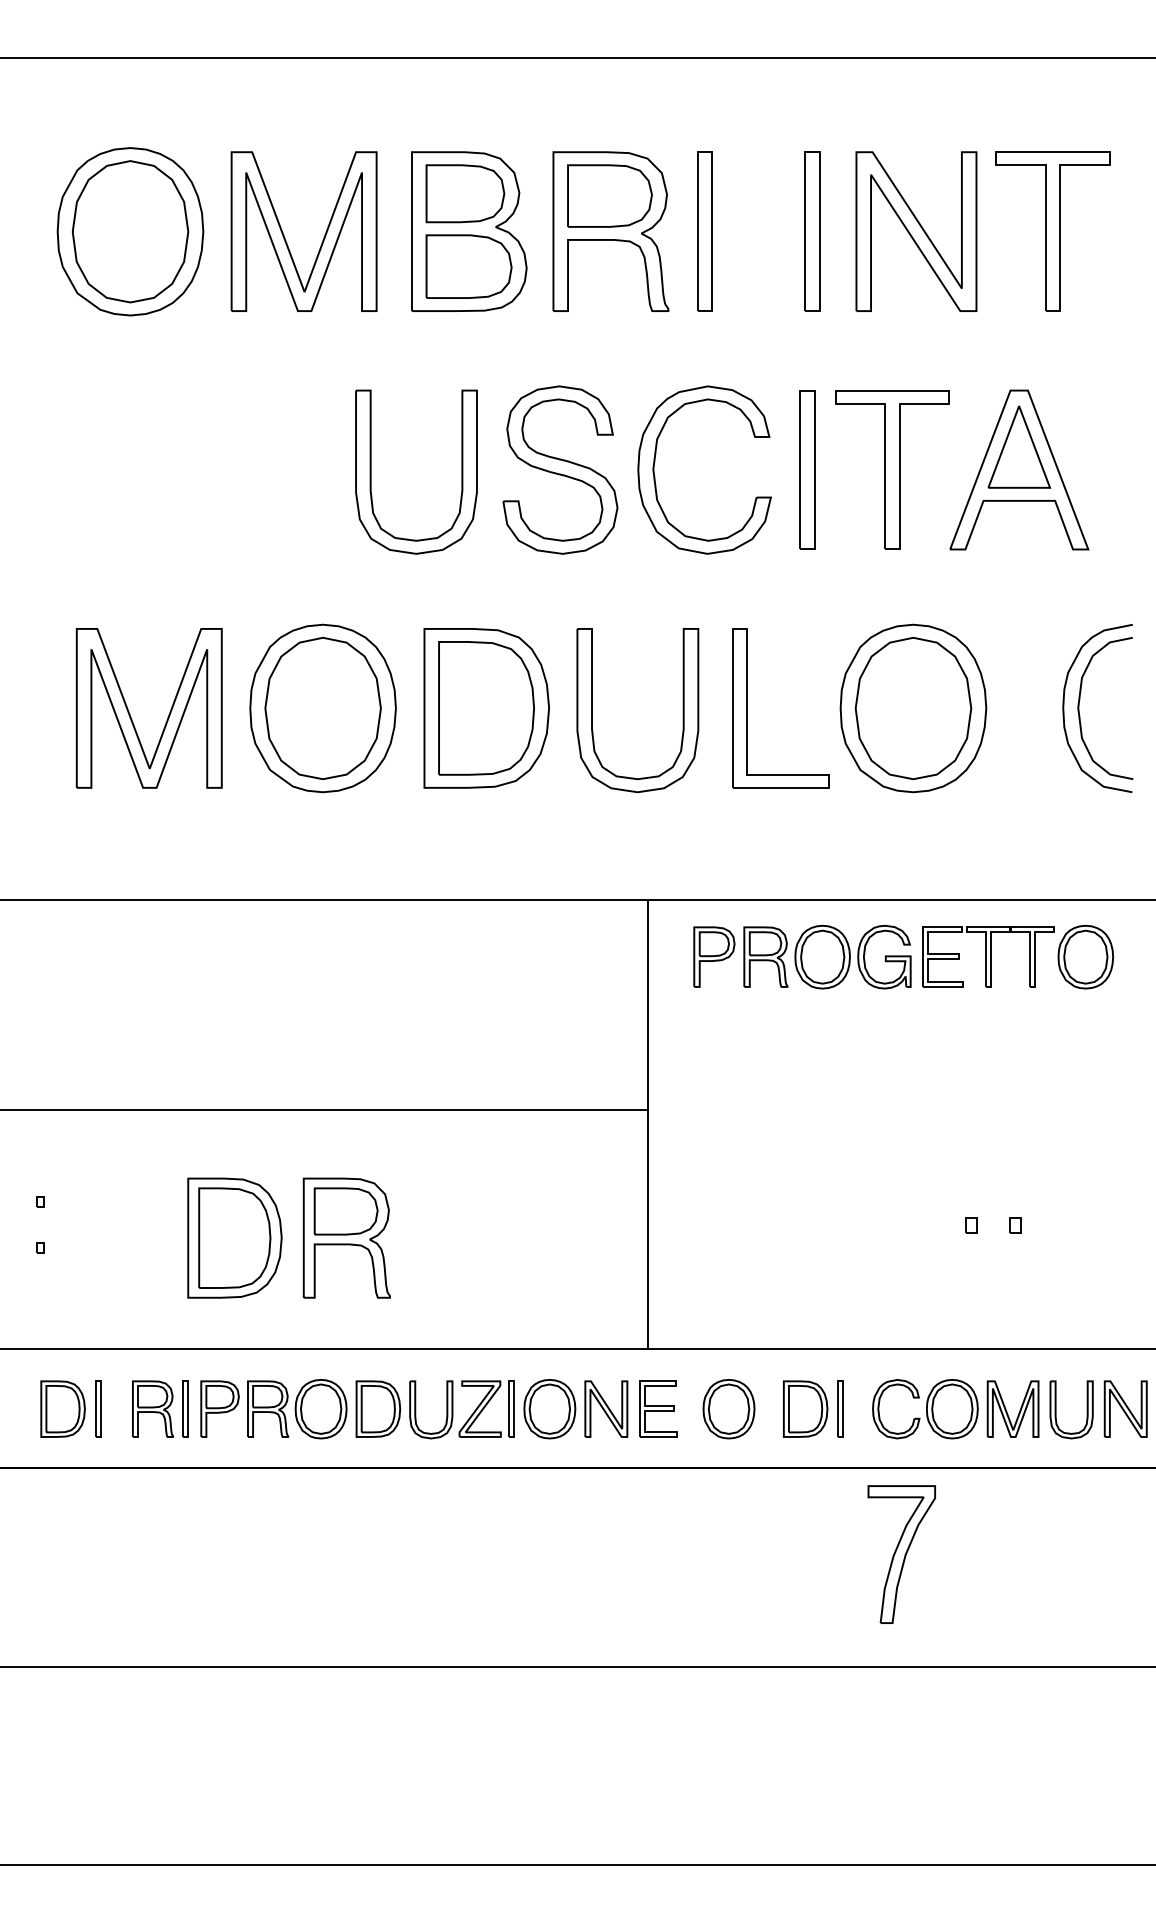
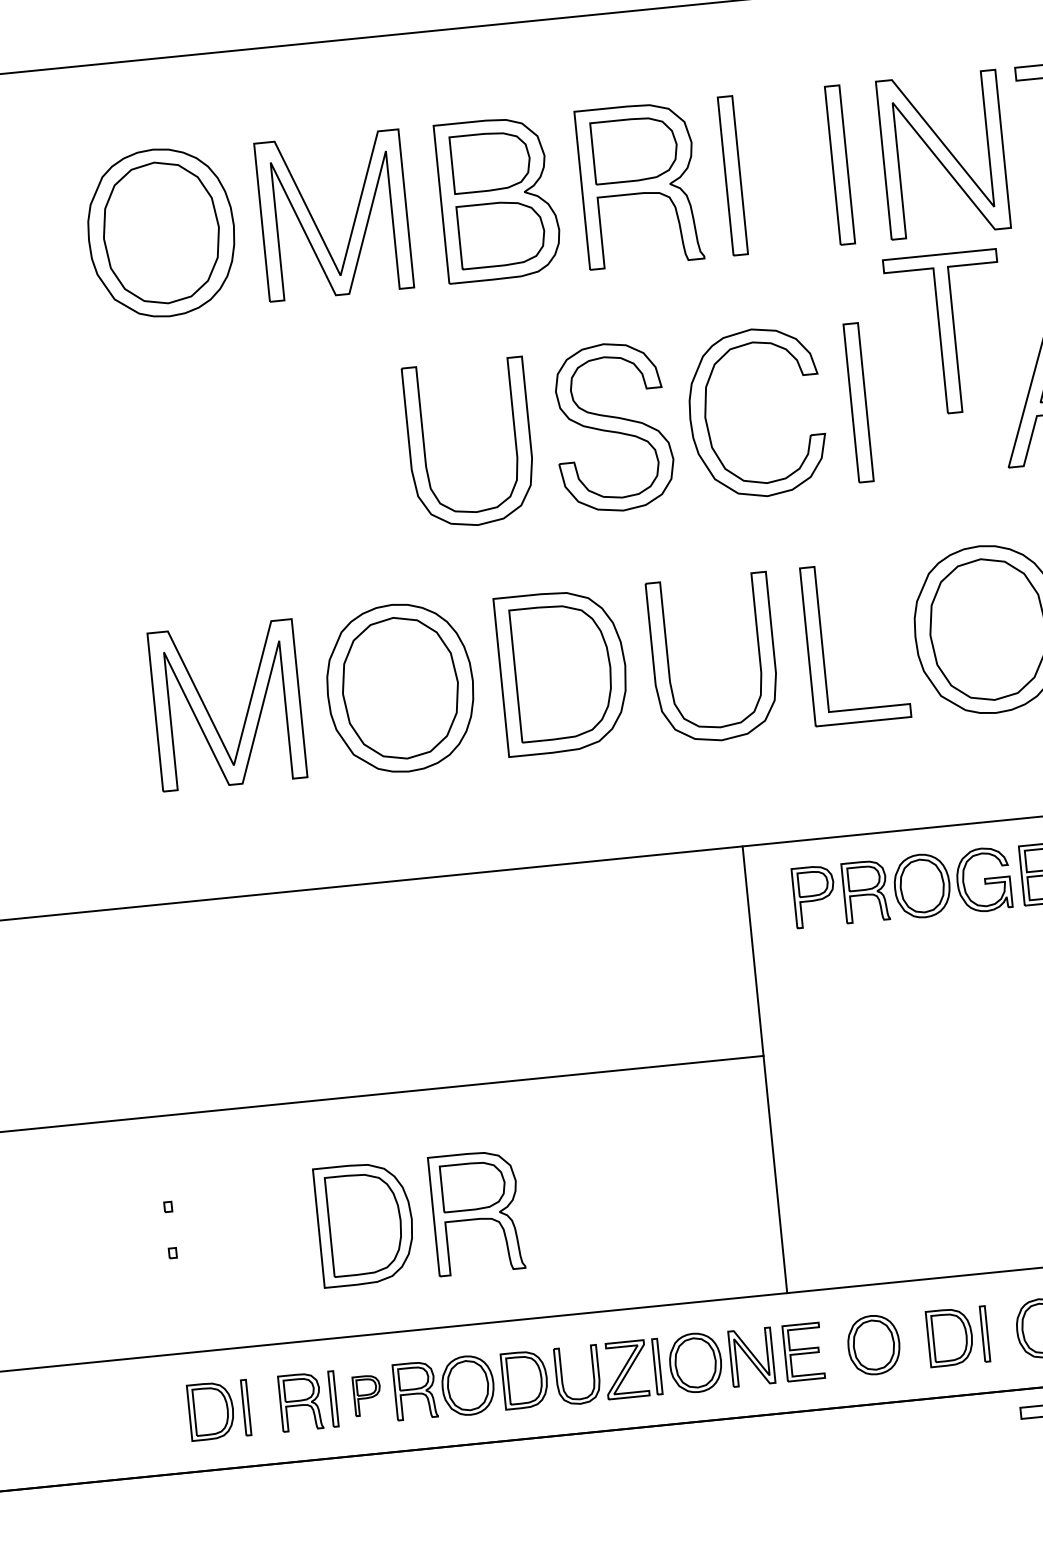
part: (892, 469) -> (947, 333), moved
part: (219, 1408) -> (366, 1395), size x0.7

